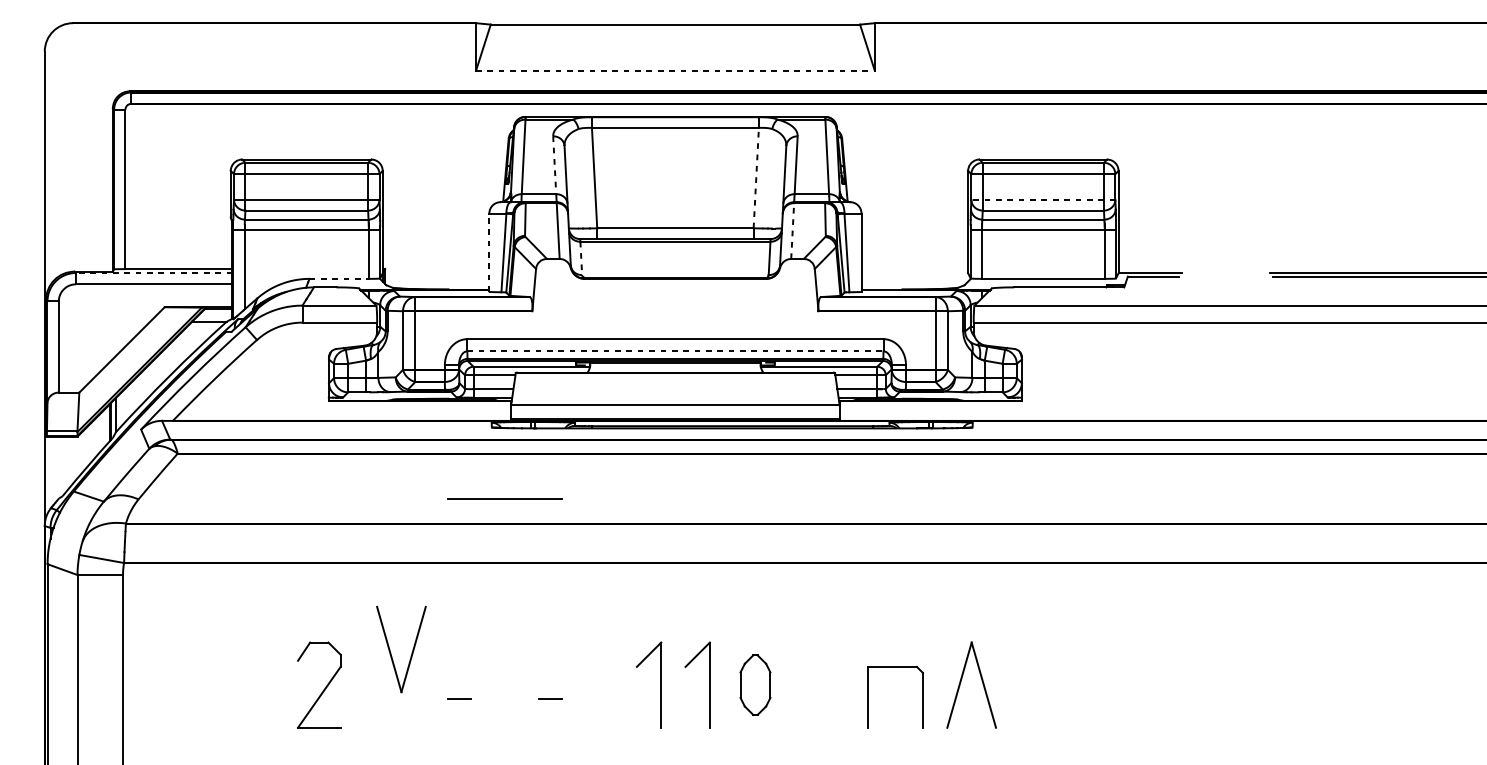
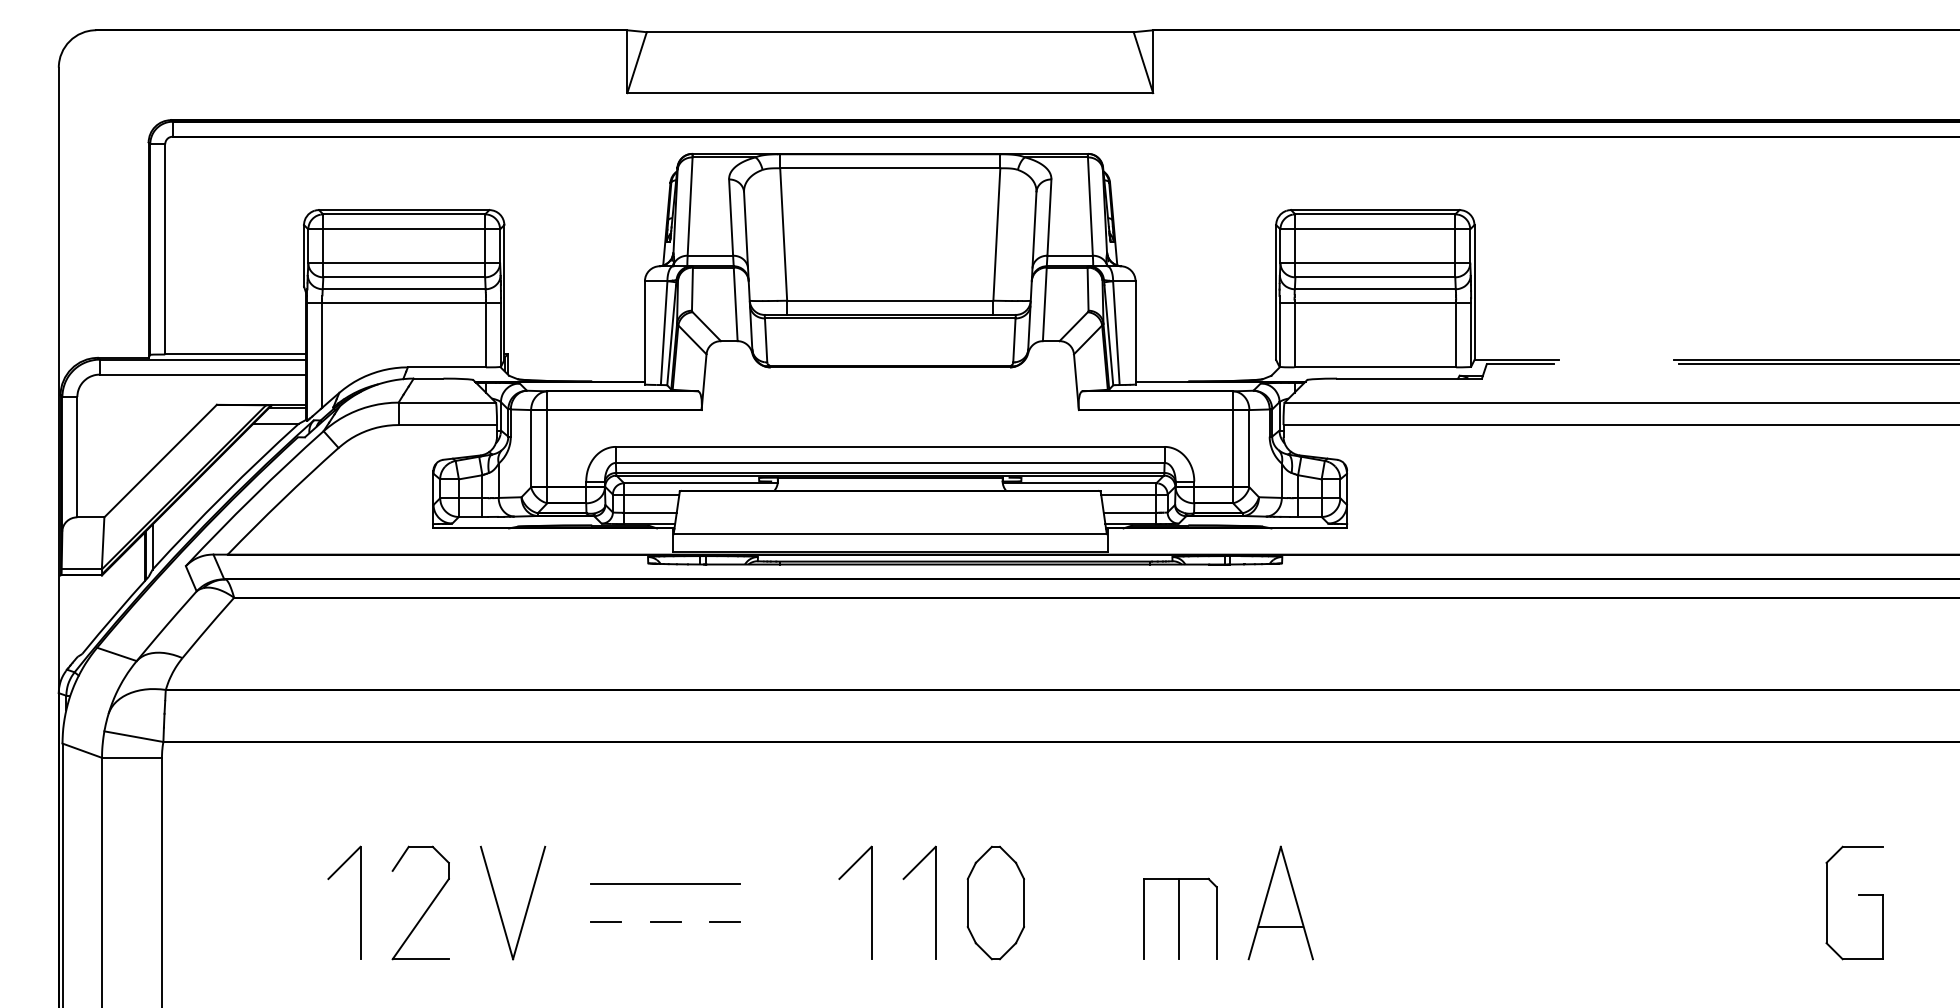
line: (675, 71) -> (890, 93), dashed -> solid
line: (555, 165) -> (731, 218), dashed -> solid
line: (756, 178) -> (996, 234), dashed -> solid
line: (1043, 200) -> (1375, 263), dashed -> solid
line: (792, 231) -> (1044, 304), dashed -> solid
line: (489, 252) -> (644, 332), dashed -> solid
line: (581, 258) -> (766, 340), dashed -> solid
line: (153, 272) -> (202, 359), dashed -> solid
line: (339, 278) -> (447, 367), dashed -> solid
line: (675, 351) -> (890, 462), dashed -> solid
line: (504, 498) -> (665, 883), moved
part: (411, 652) -> (526, 907), moved
part: (1409, 679) -> (1858, 895), added
part: (273, 684) -> (360, 902), added
part: (755, 684) -> (995, 902), size x1.43
line: (894, 696) -> (1179, 918), added
line: (504, 699) -> (665, 921), added
line: (971, 703) -> (1280, 927), added

